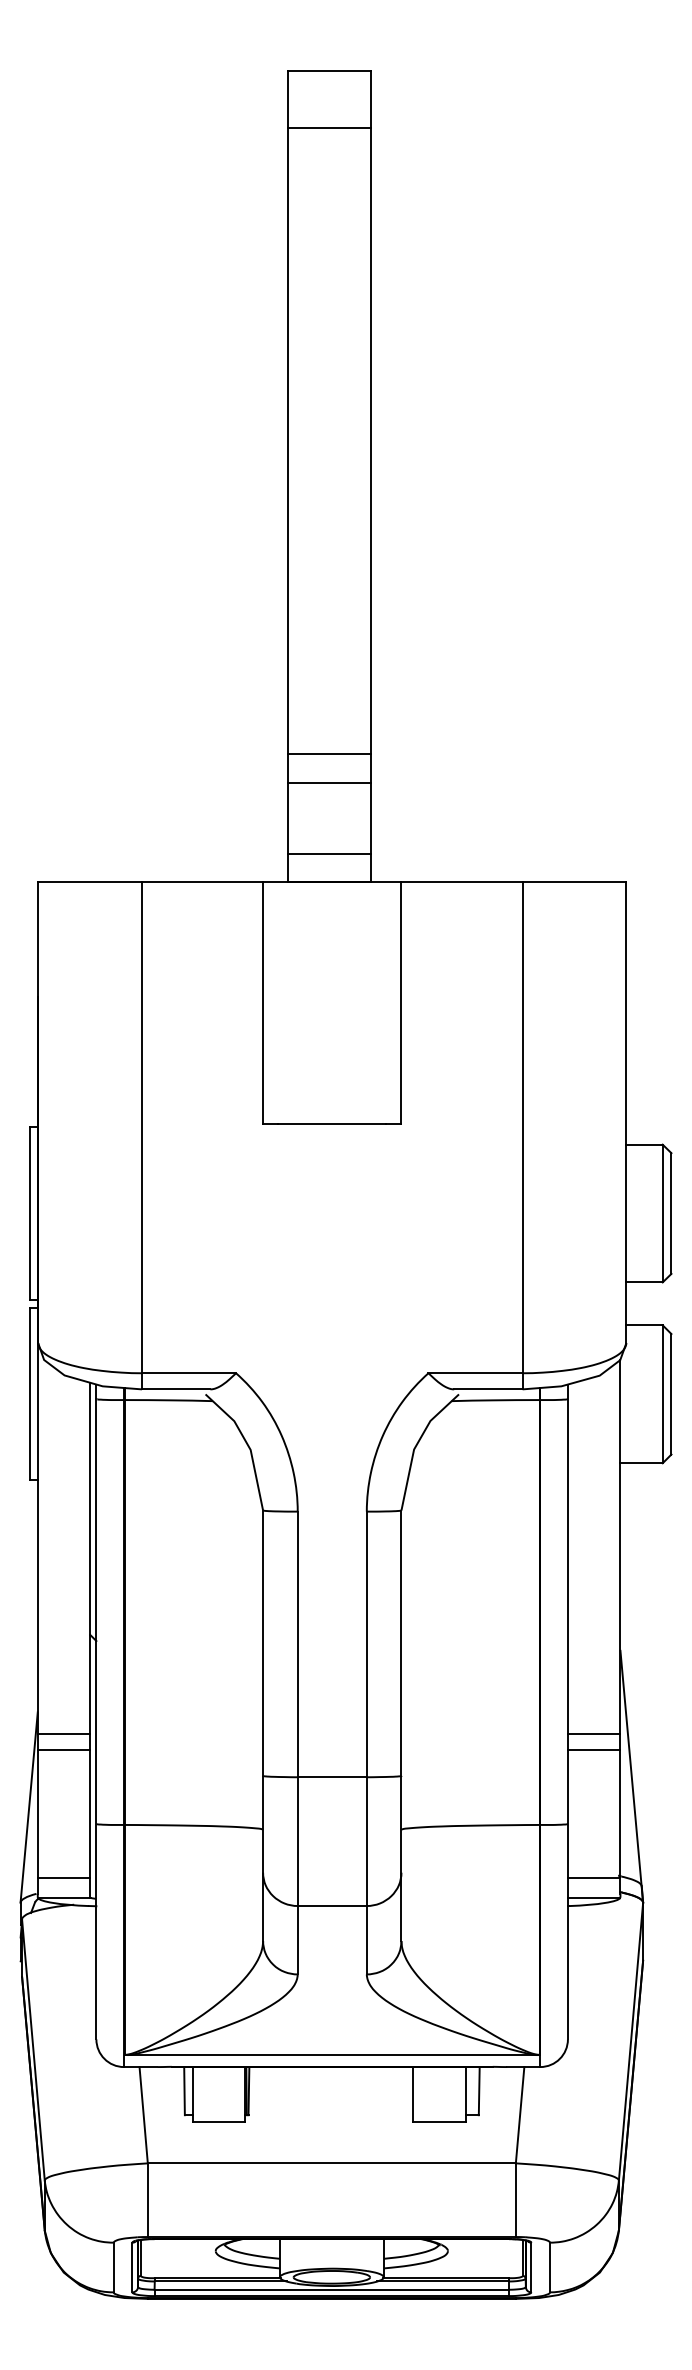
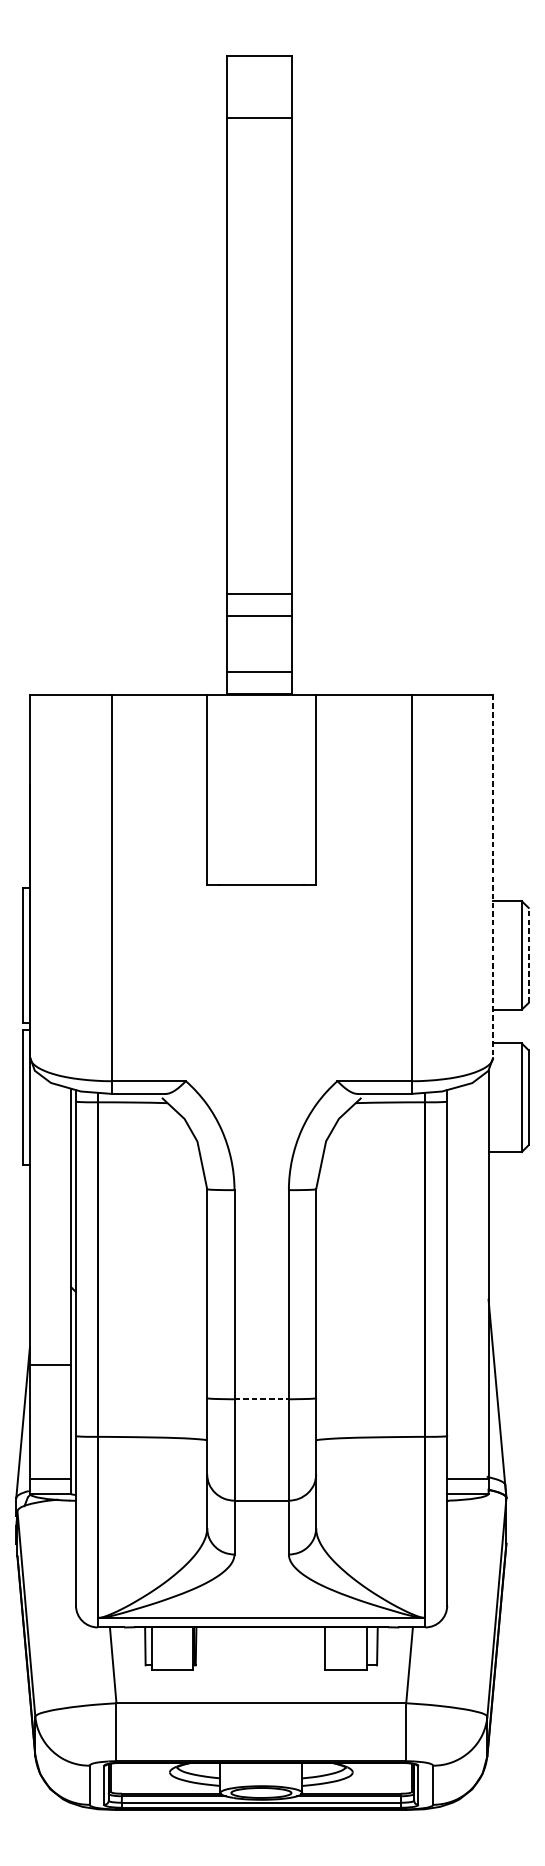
line: (329, 127) -> (259, 117), moved
line: (626, 1113) -> (493, 876), solid -> dashed
line: (671, 1213) -> (528, 955), solid -> dashed
line: (593, 1734) -> (467, 1365), removed
line: (63, 1750) -> (50, 1378), removed
line: (593, 1750) -> (467, 1378), removed
line: (332, 1777) -> (261, 1399), solid -> dashed

